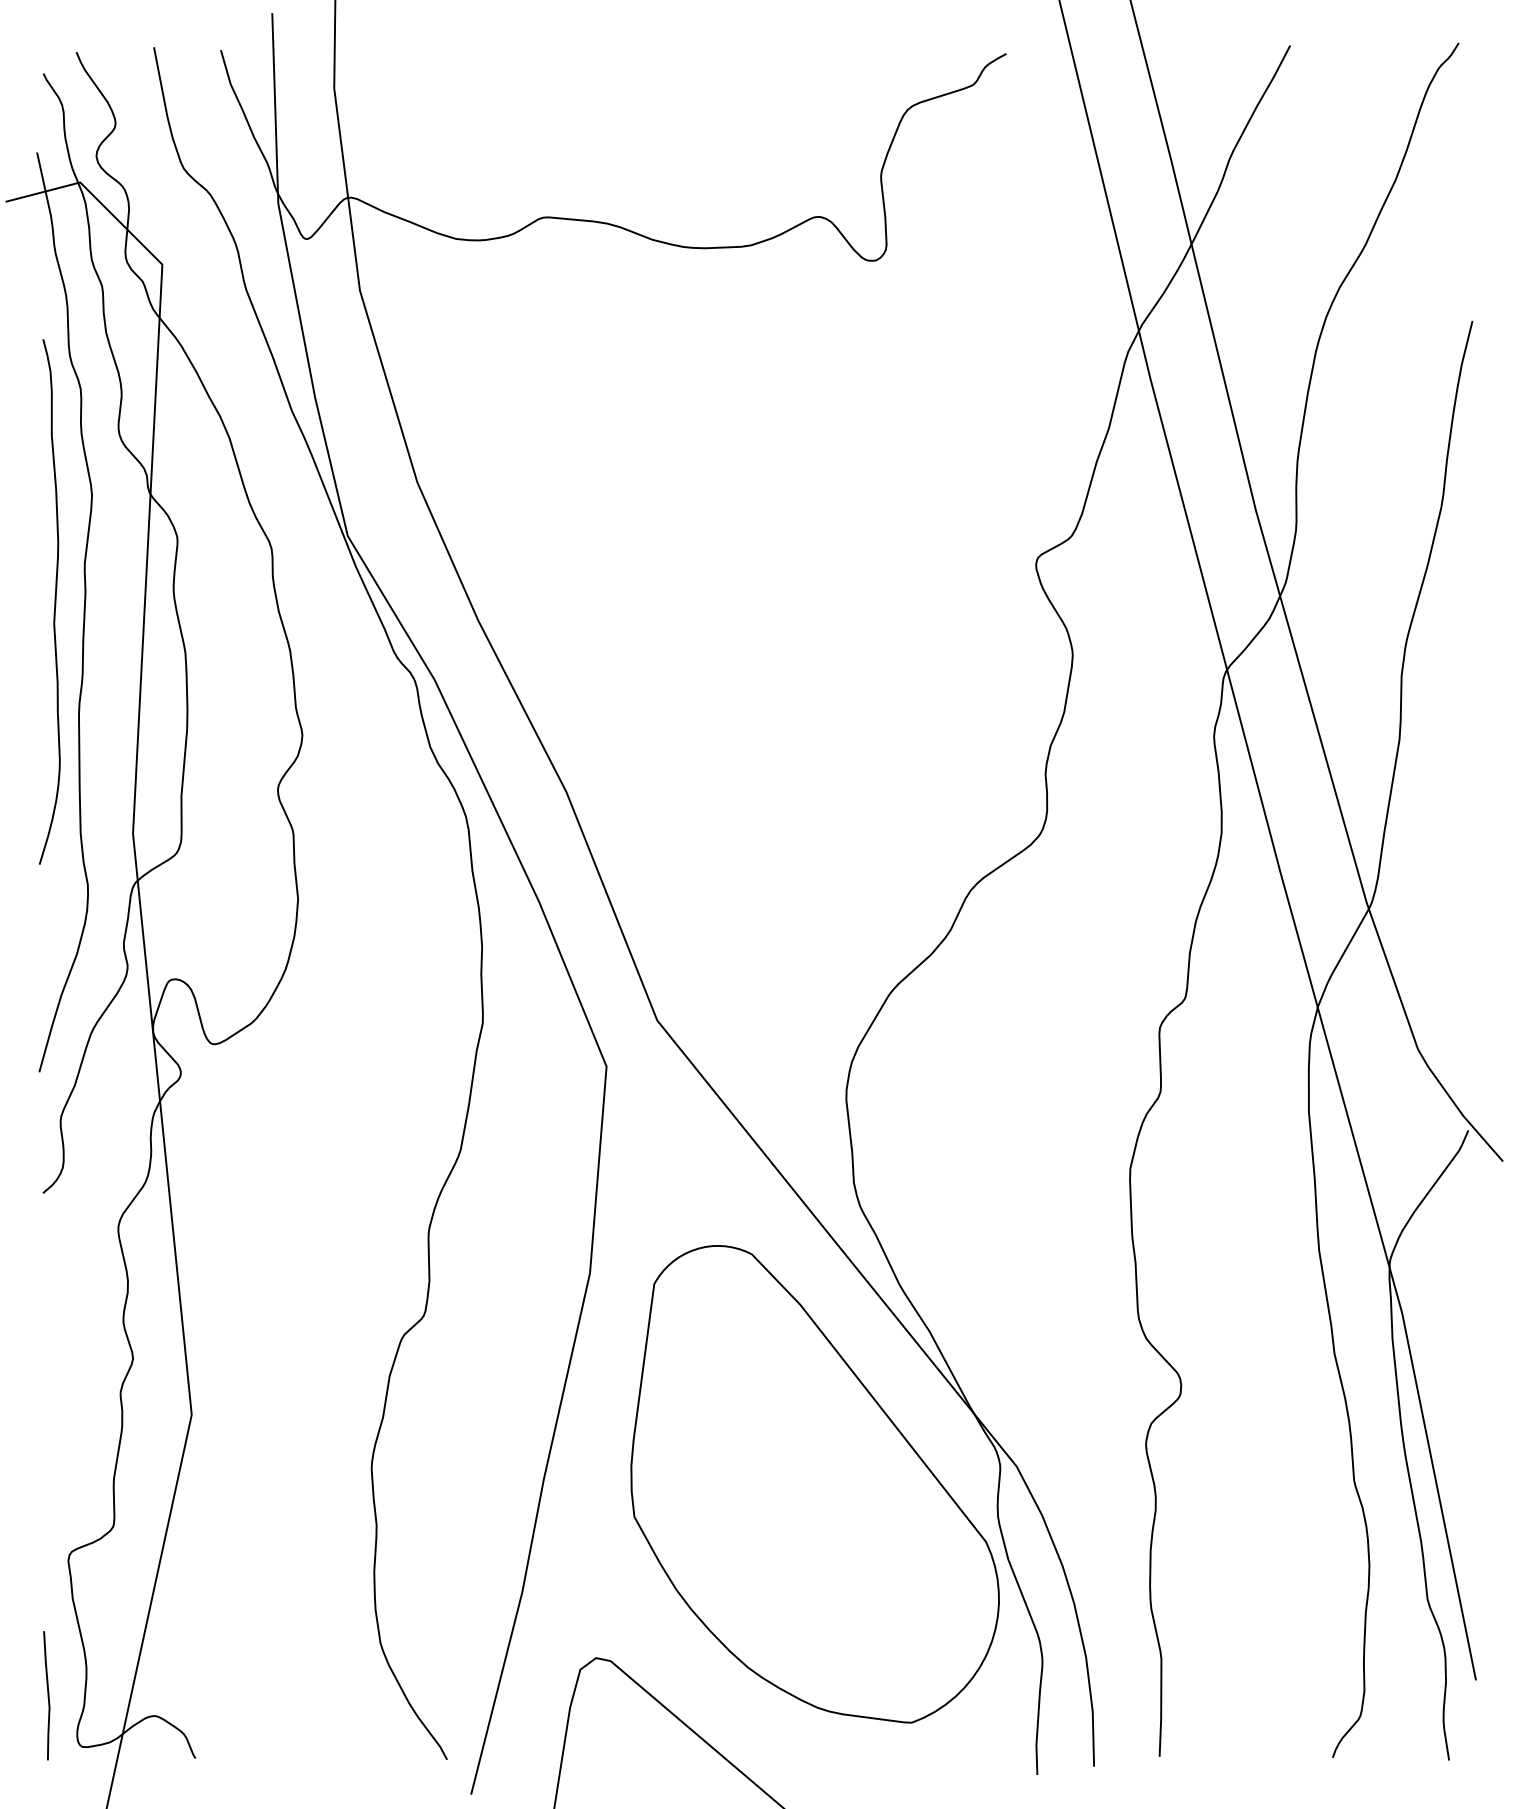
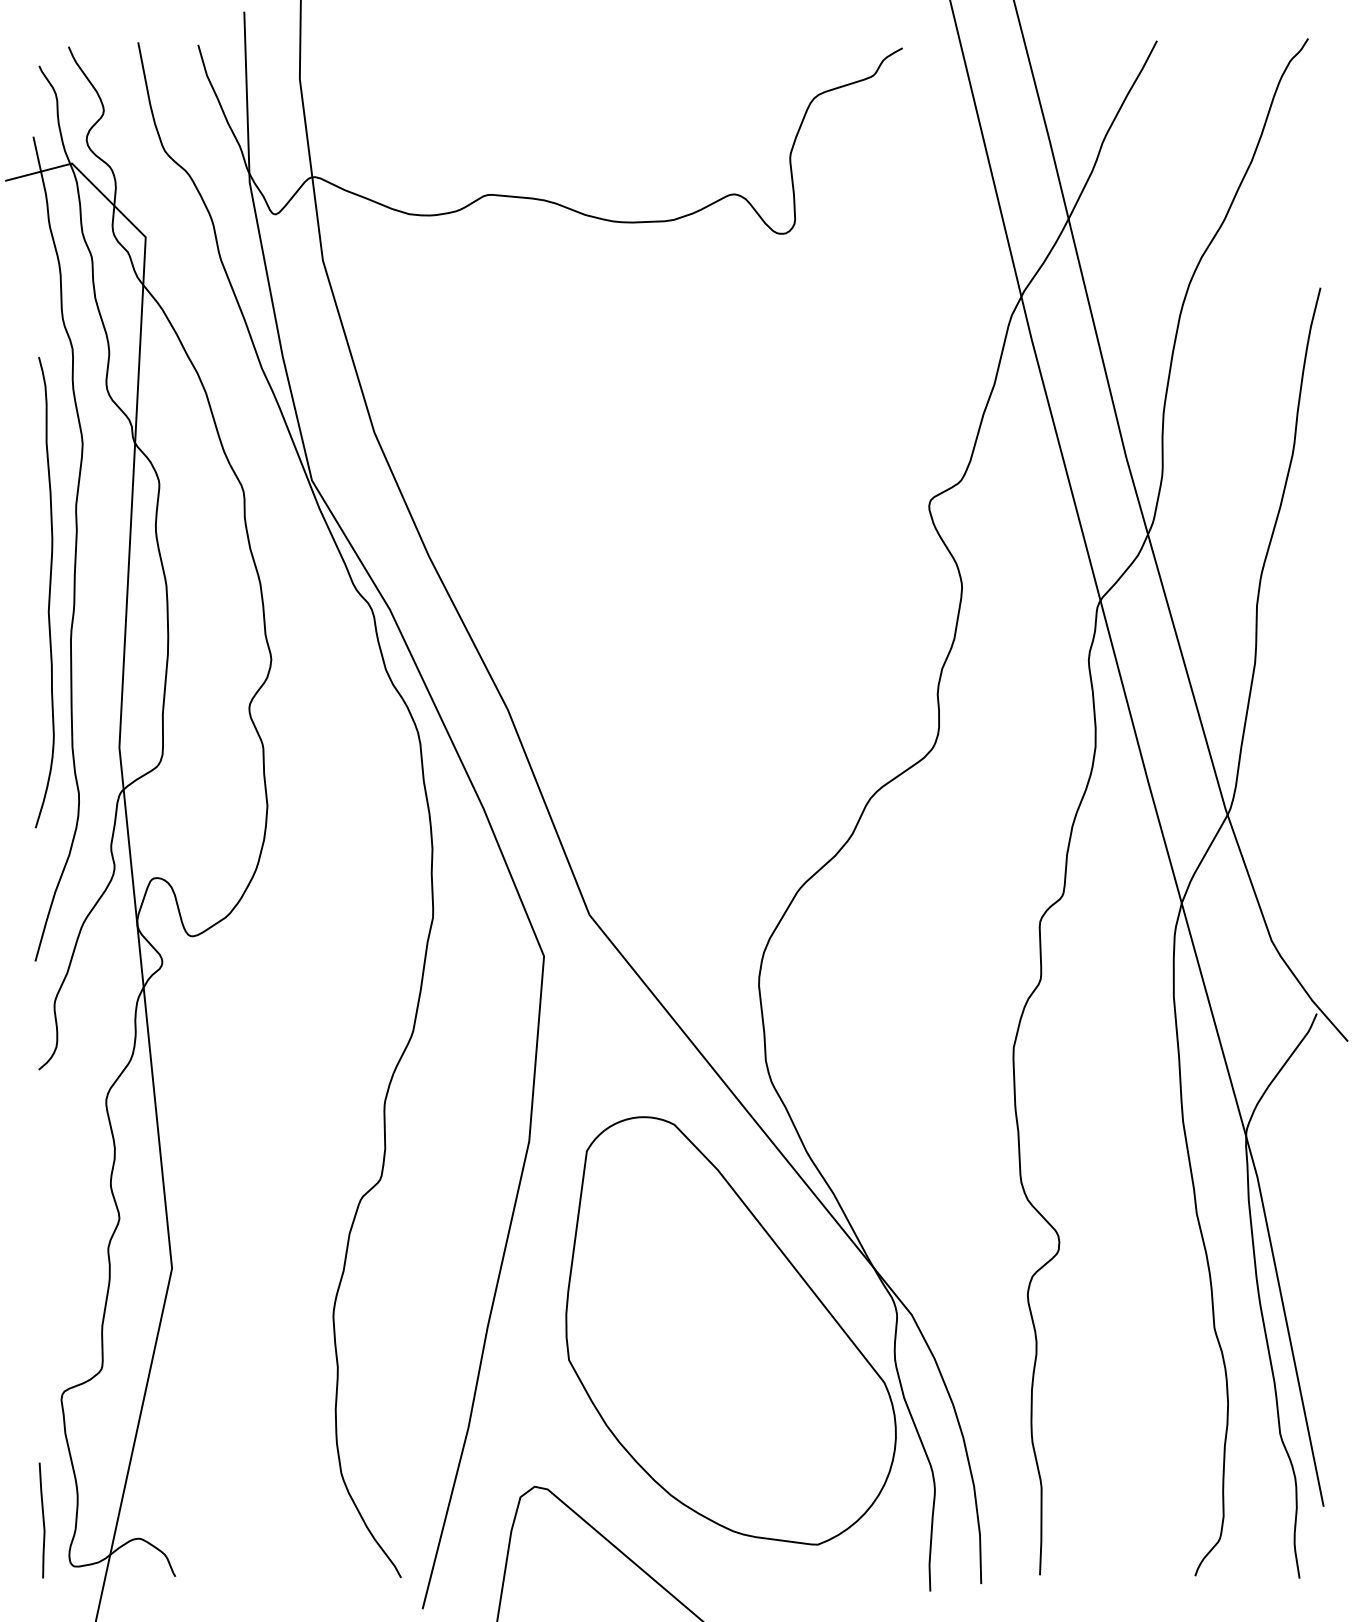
curve: (54, 601) -> (49, 592), moved

